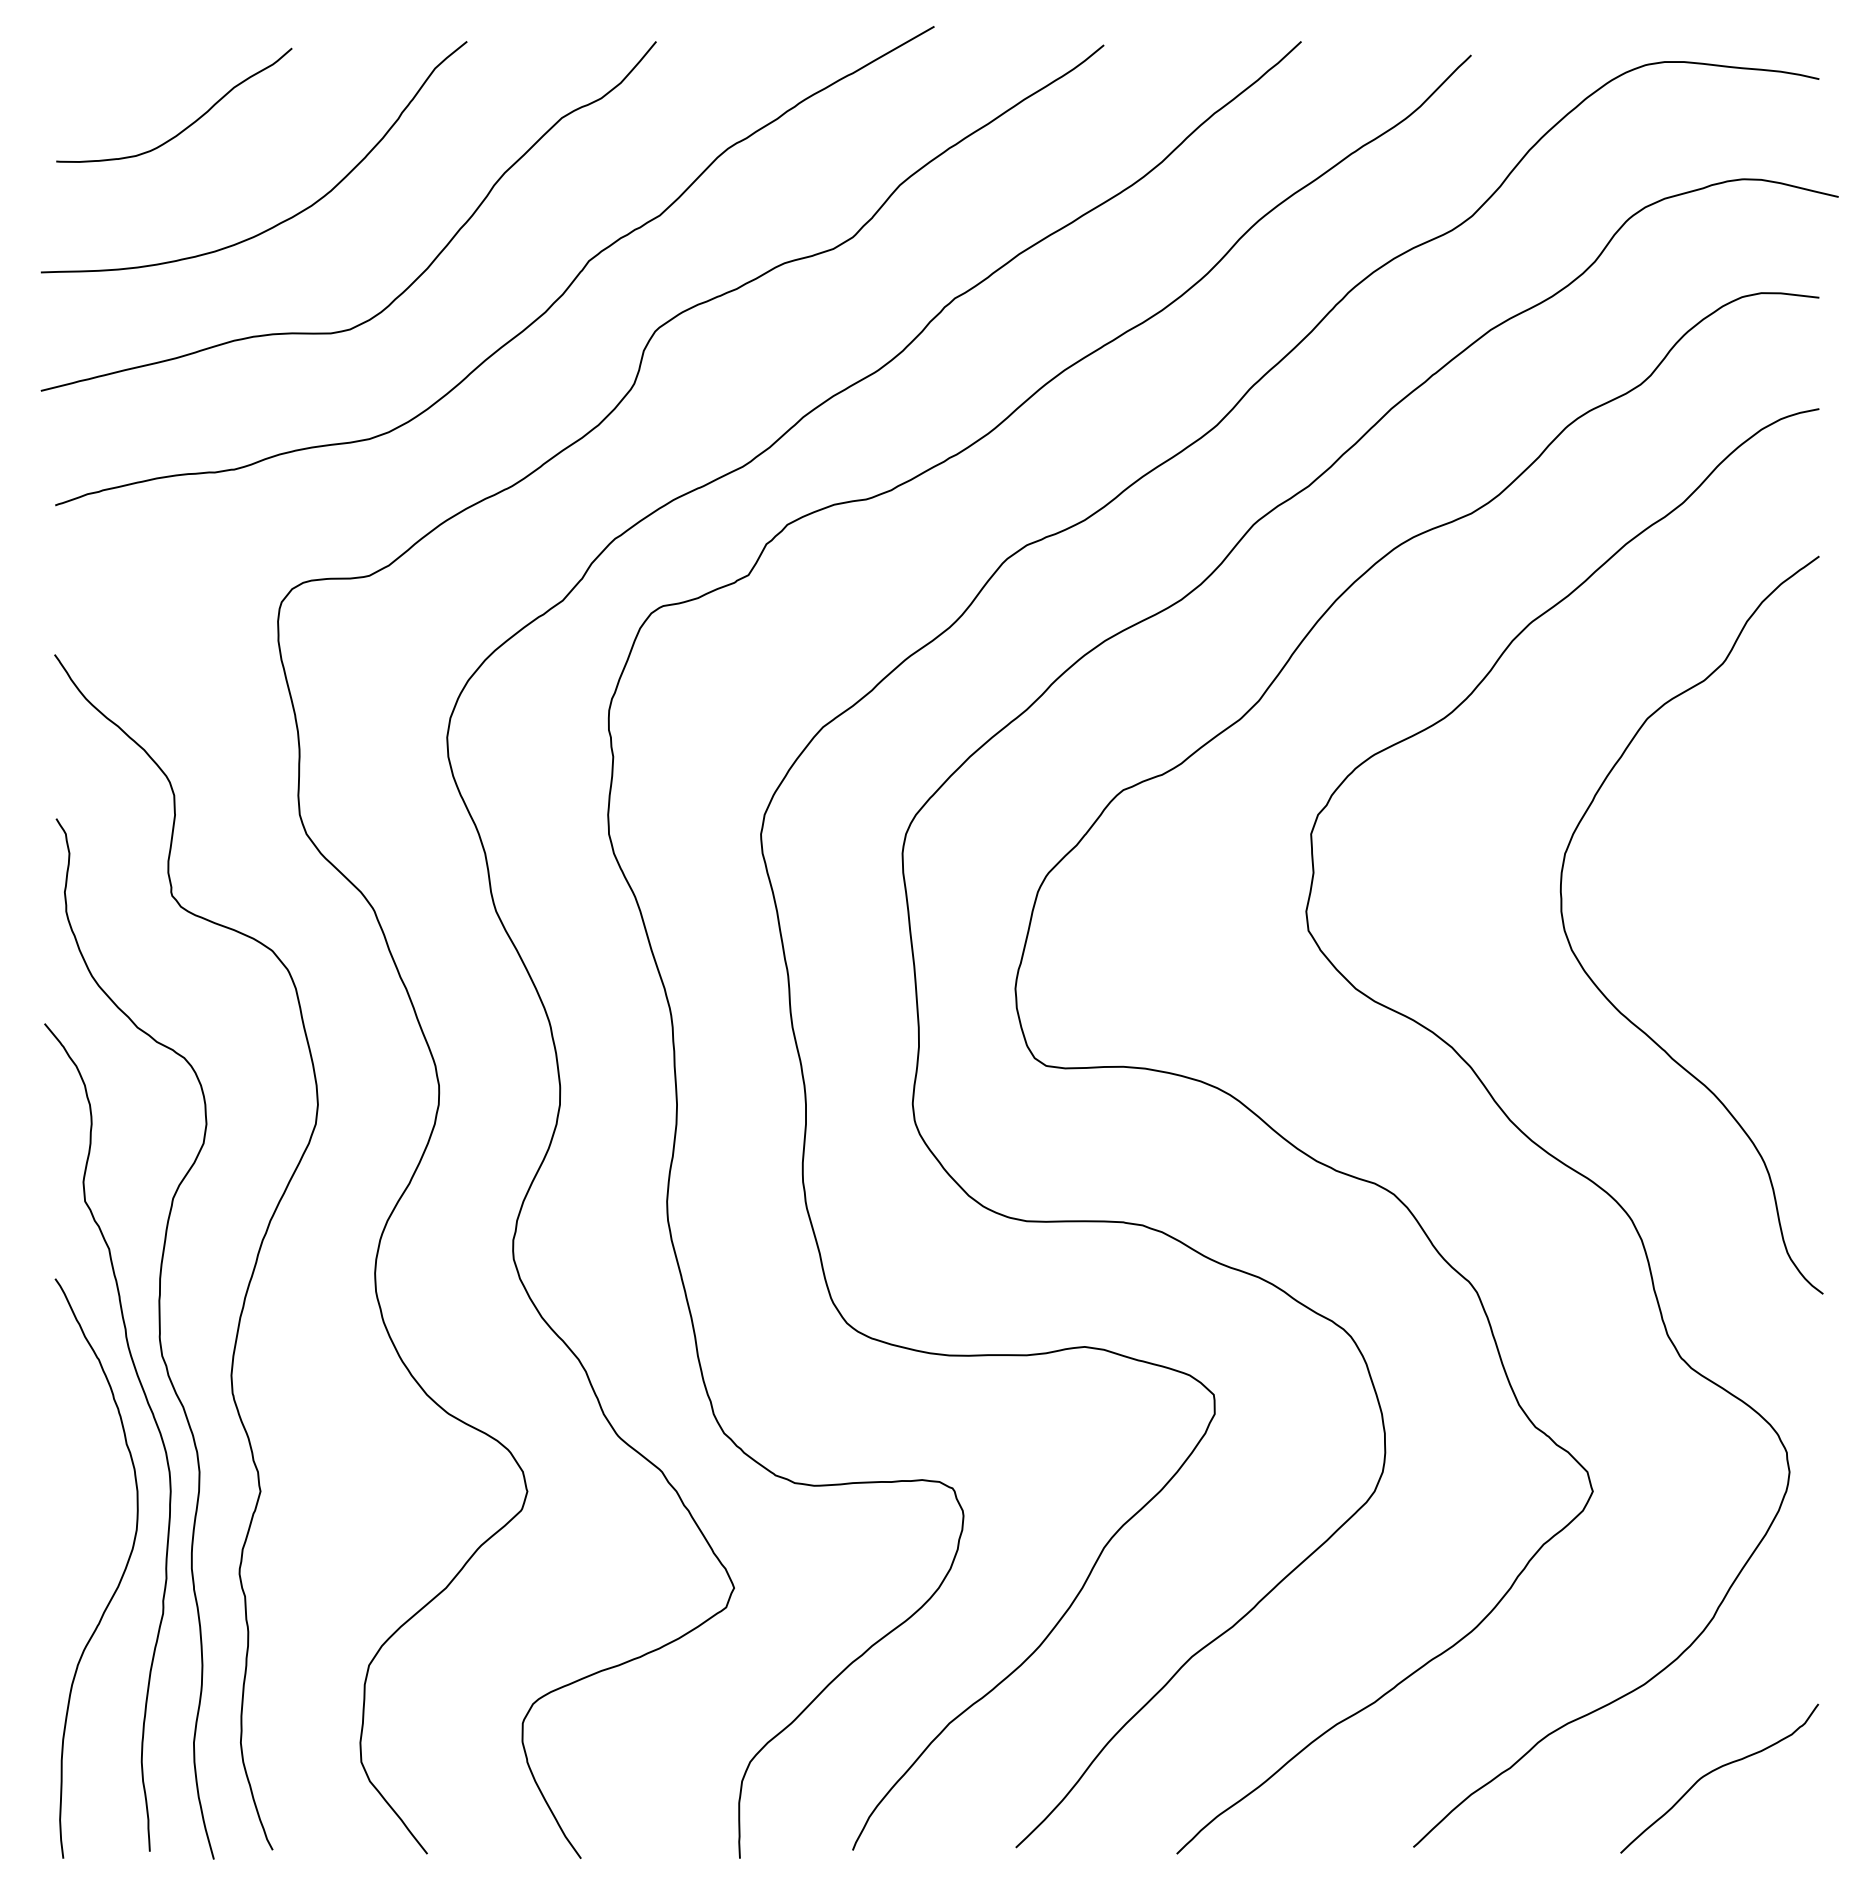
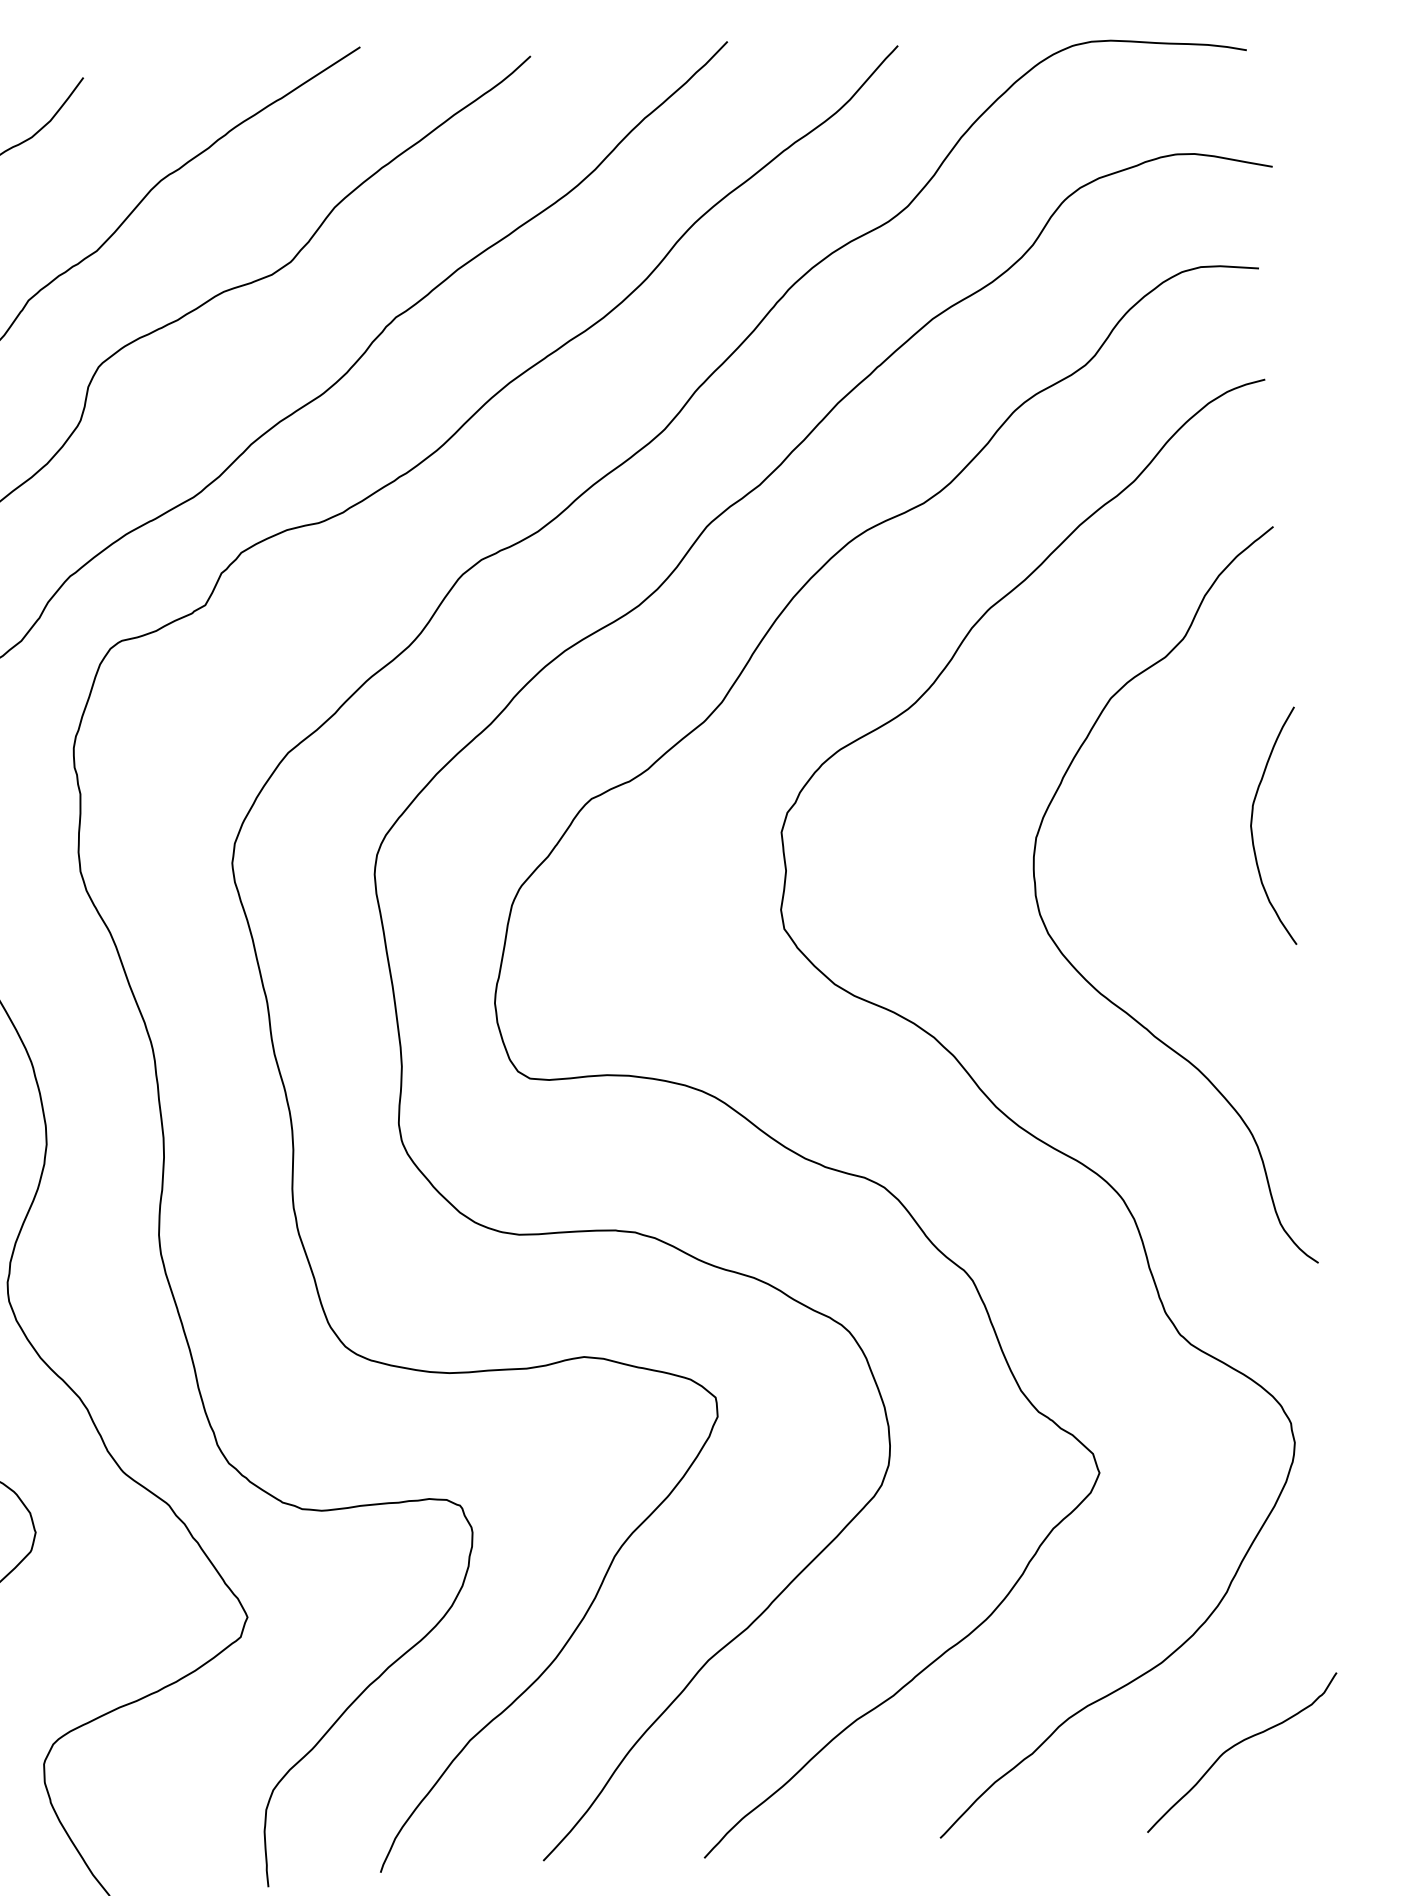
curve: (1781, 856) -> (1252, 828), added

